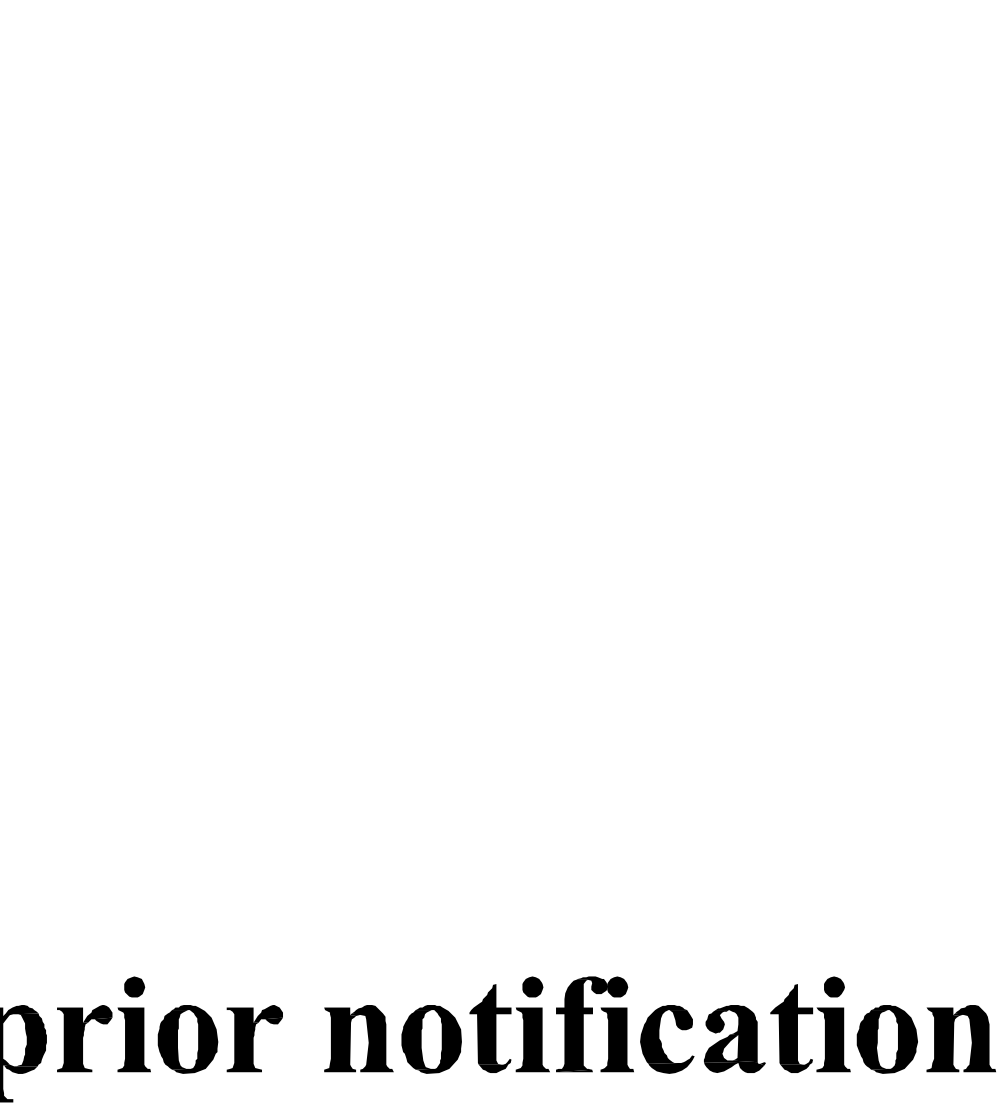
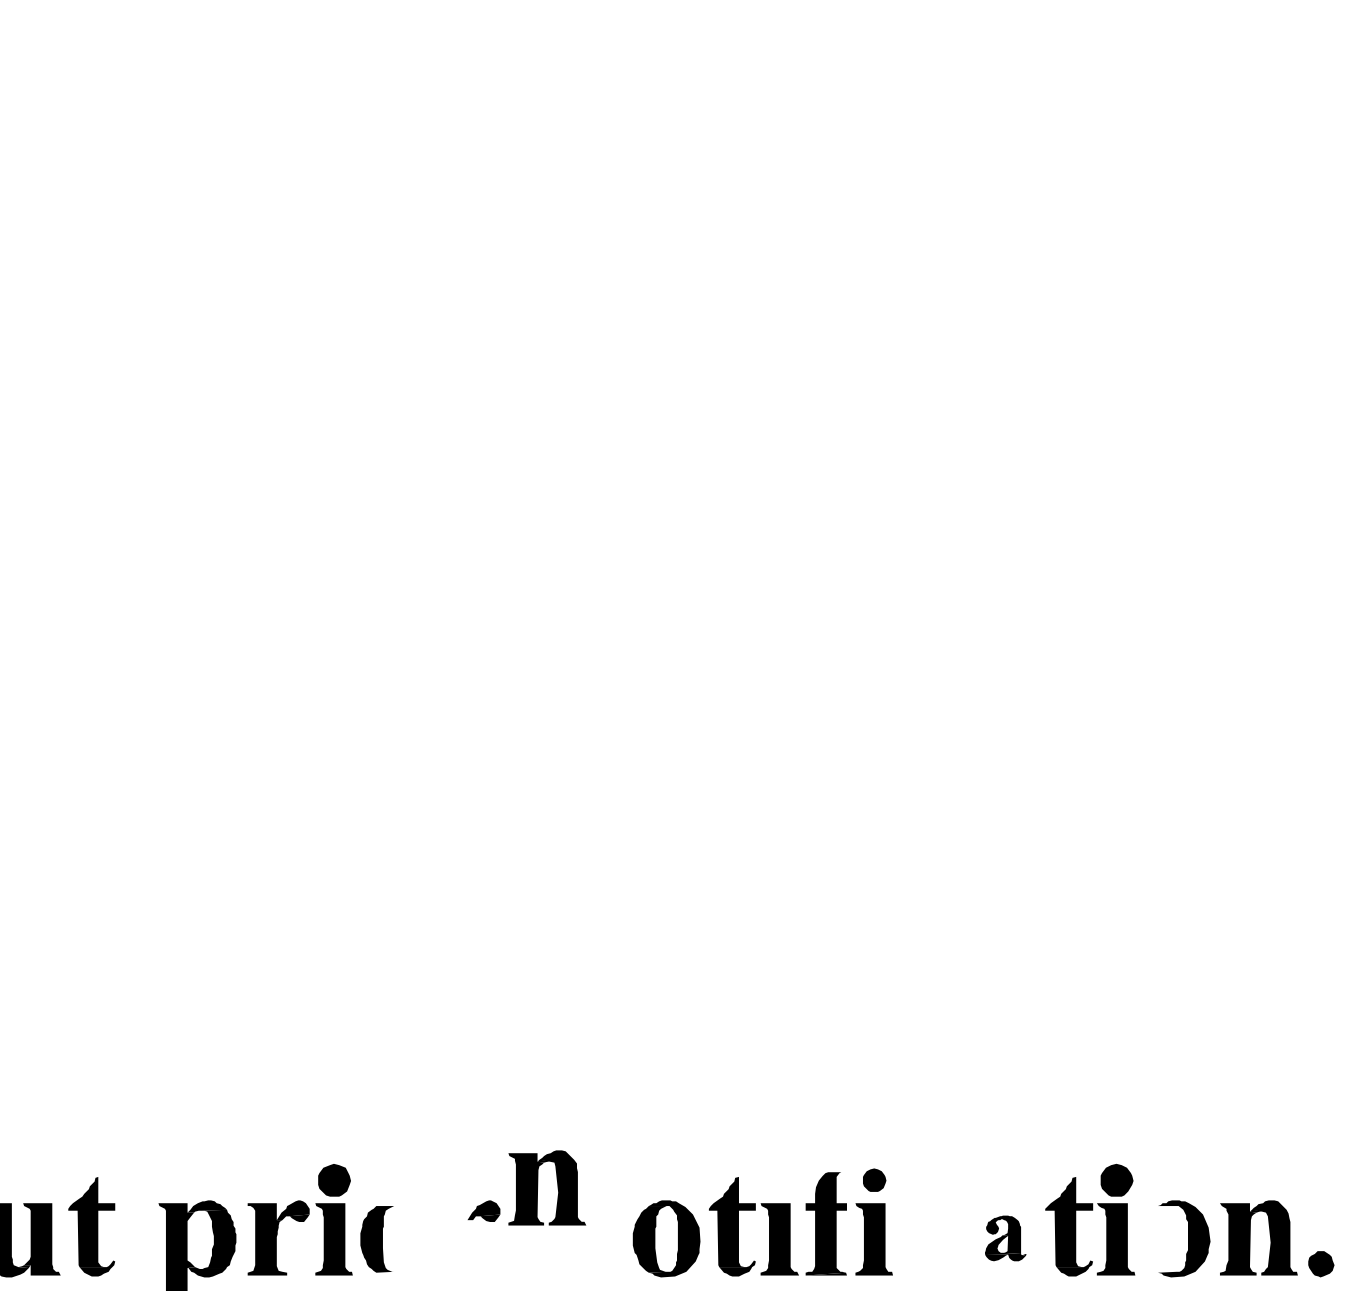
fill: (591, 985) -> (845, 1178), removed
part: (134, 986) -> (334, 1179), size x1.4
part: (532, 986) -> (779, 1179), removed
part: (834, 986) -> (1116, 1179), size x1.4
part: (351, 1037) -> (538, 1186), moved
fill: (195, 1039) -> (402, 1238), removed
part: (734, 1039) -> (1005, 1238), size x0.6
fill: (243, 1040) -> (456, 1239), removed
fill: (871, 1040) -> (1158, 1239), removed
part: (661, 1041) -> (923, 1241), removed

